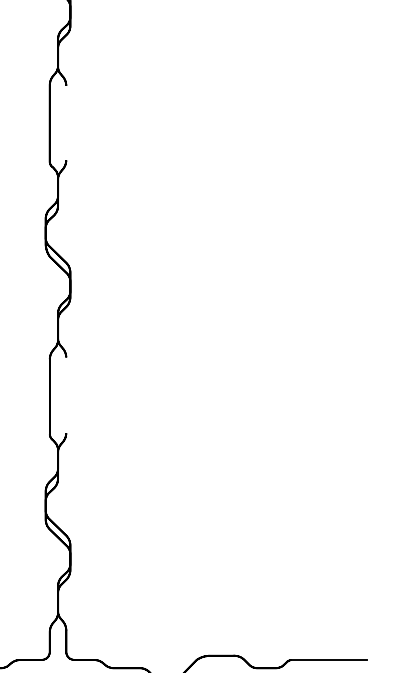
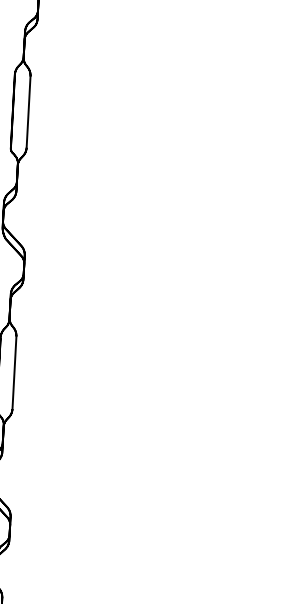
line: (66, 122) -> (28, 111), added
line: (66, 395) -> (14, 373), added

